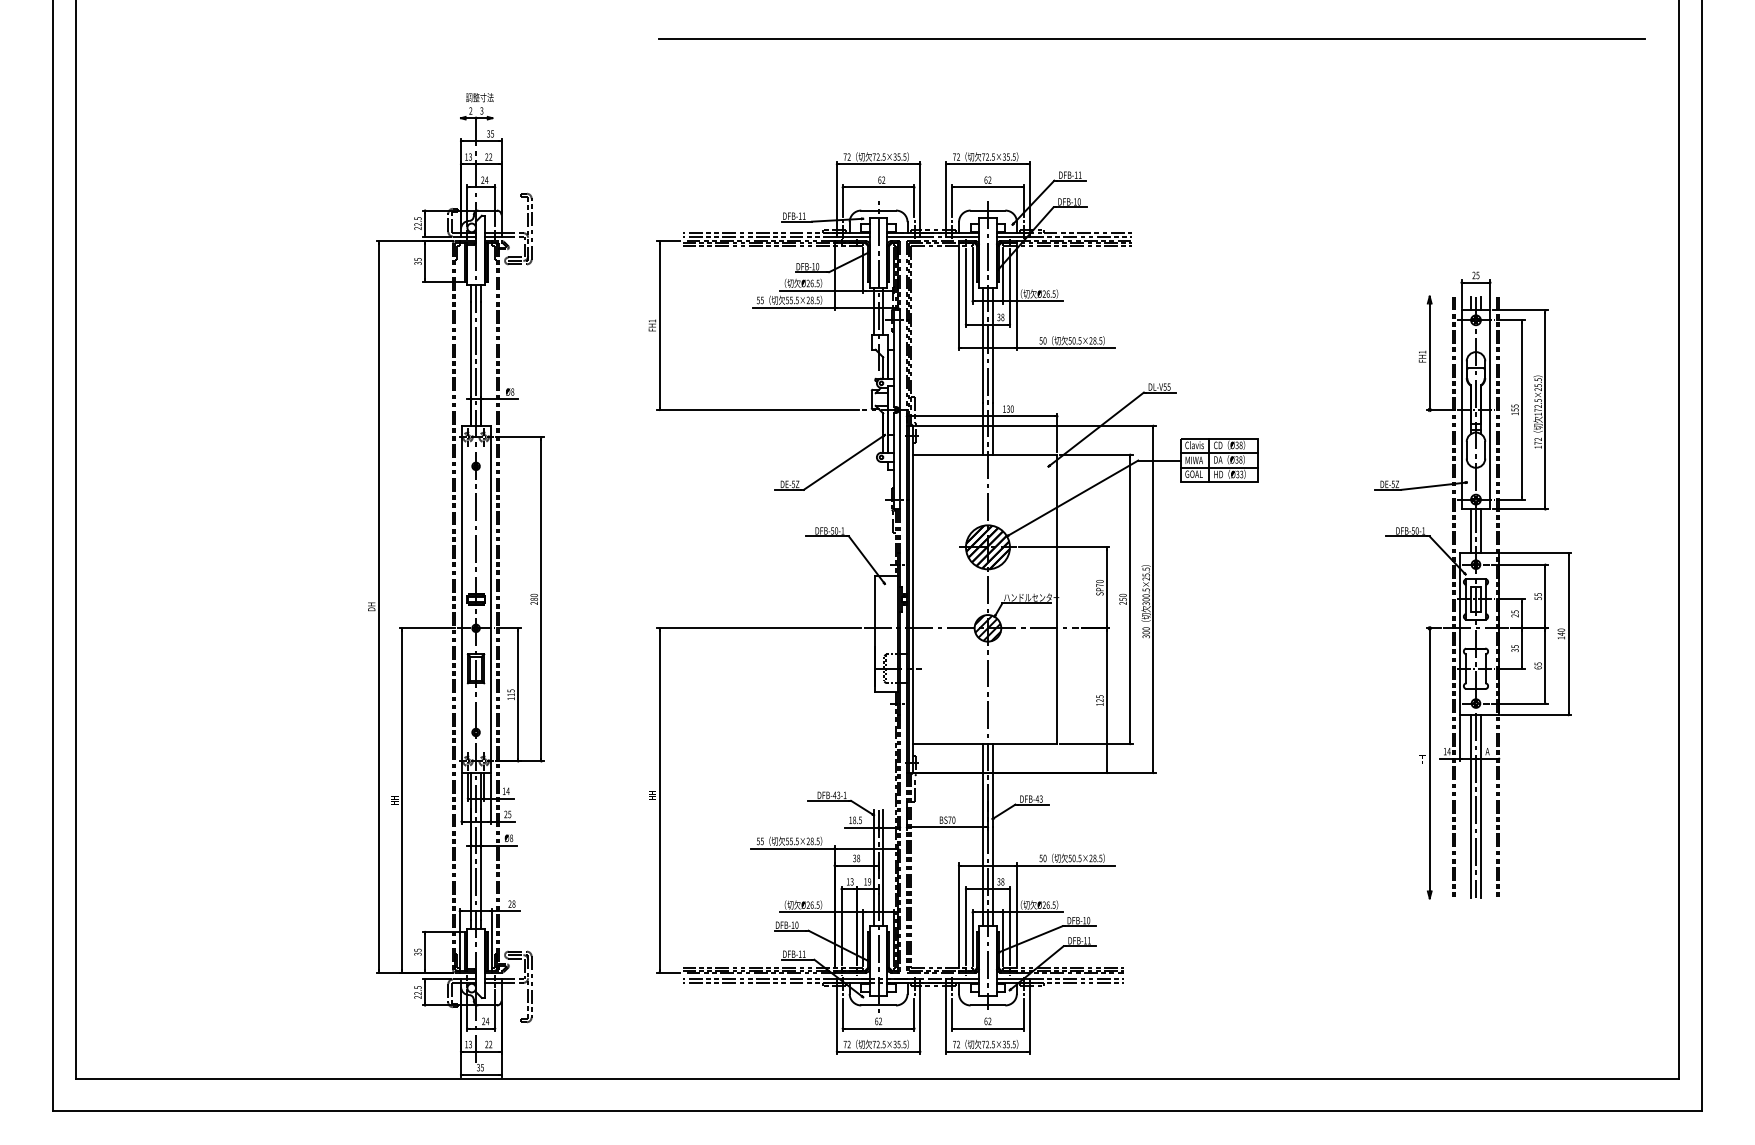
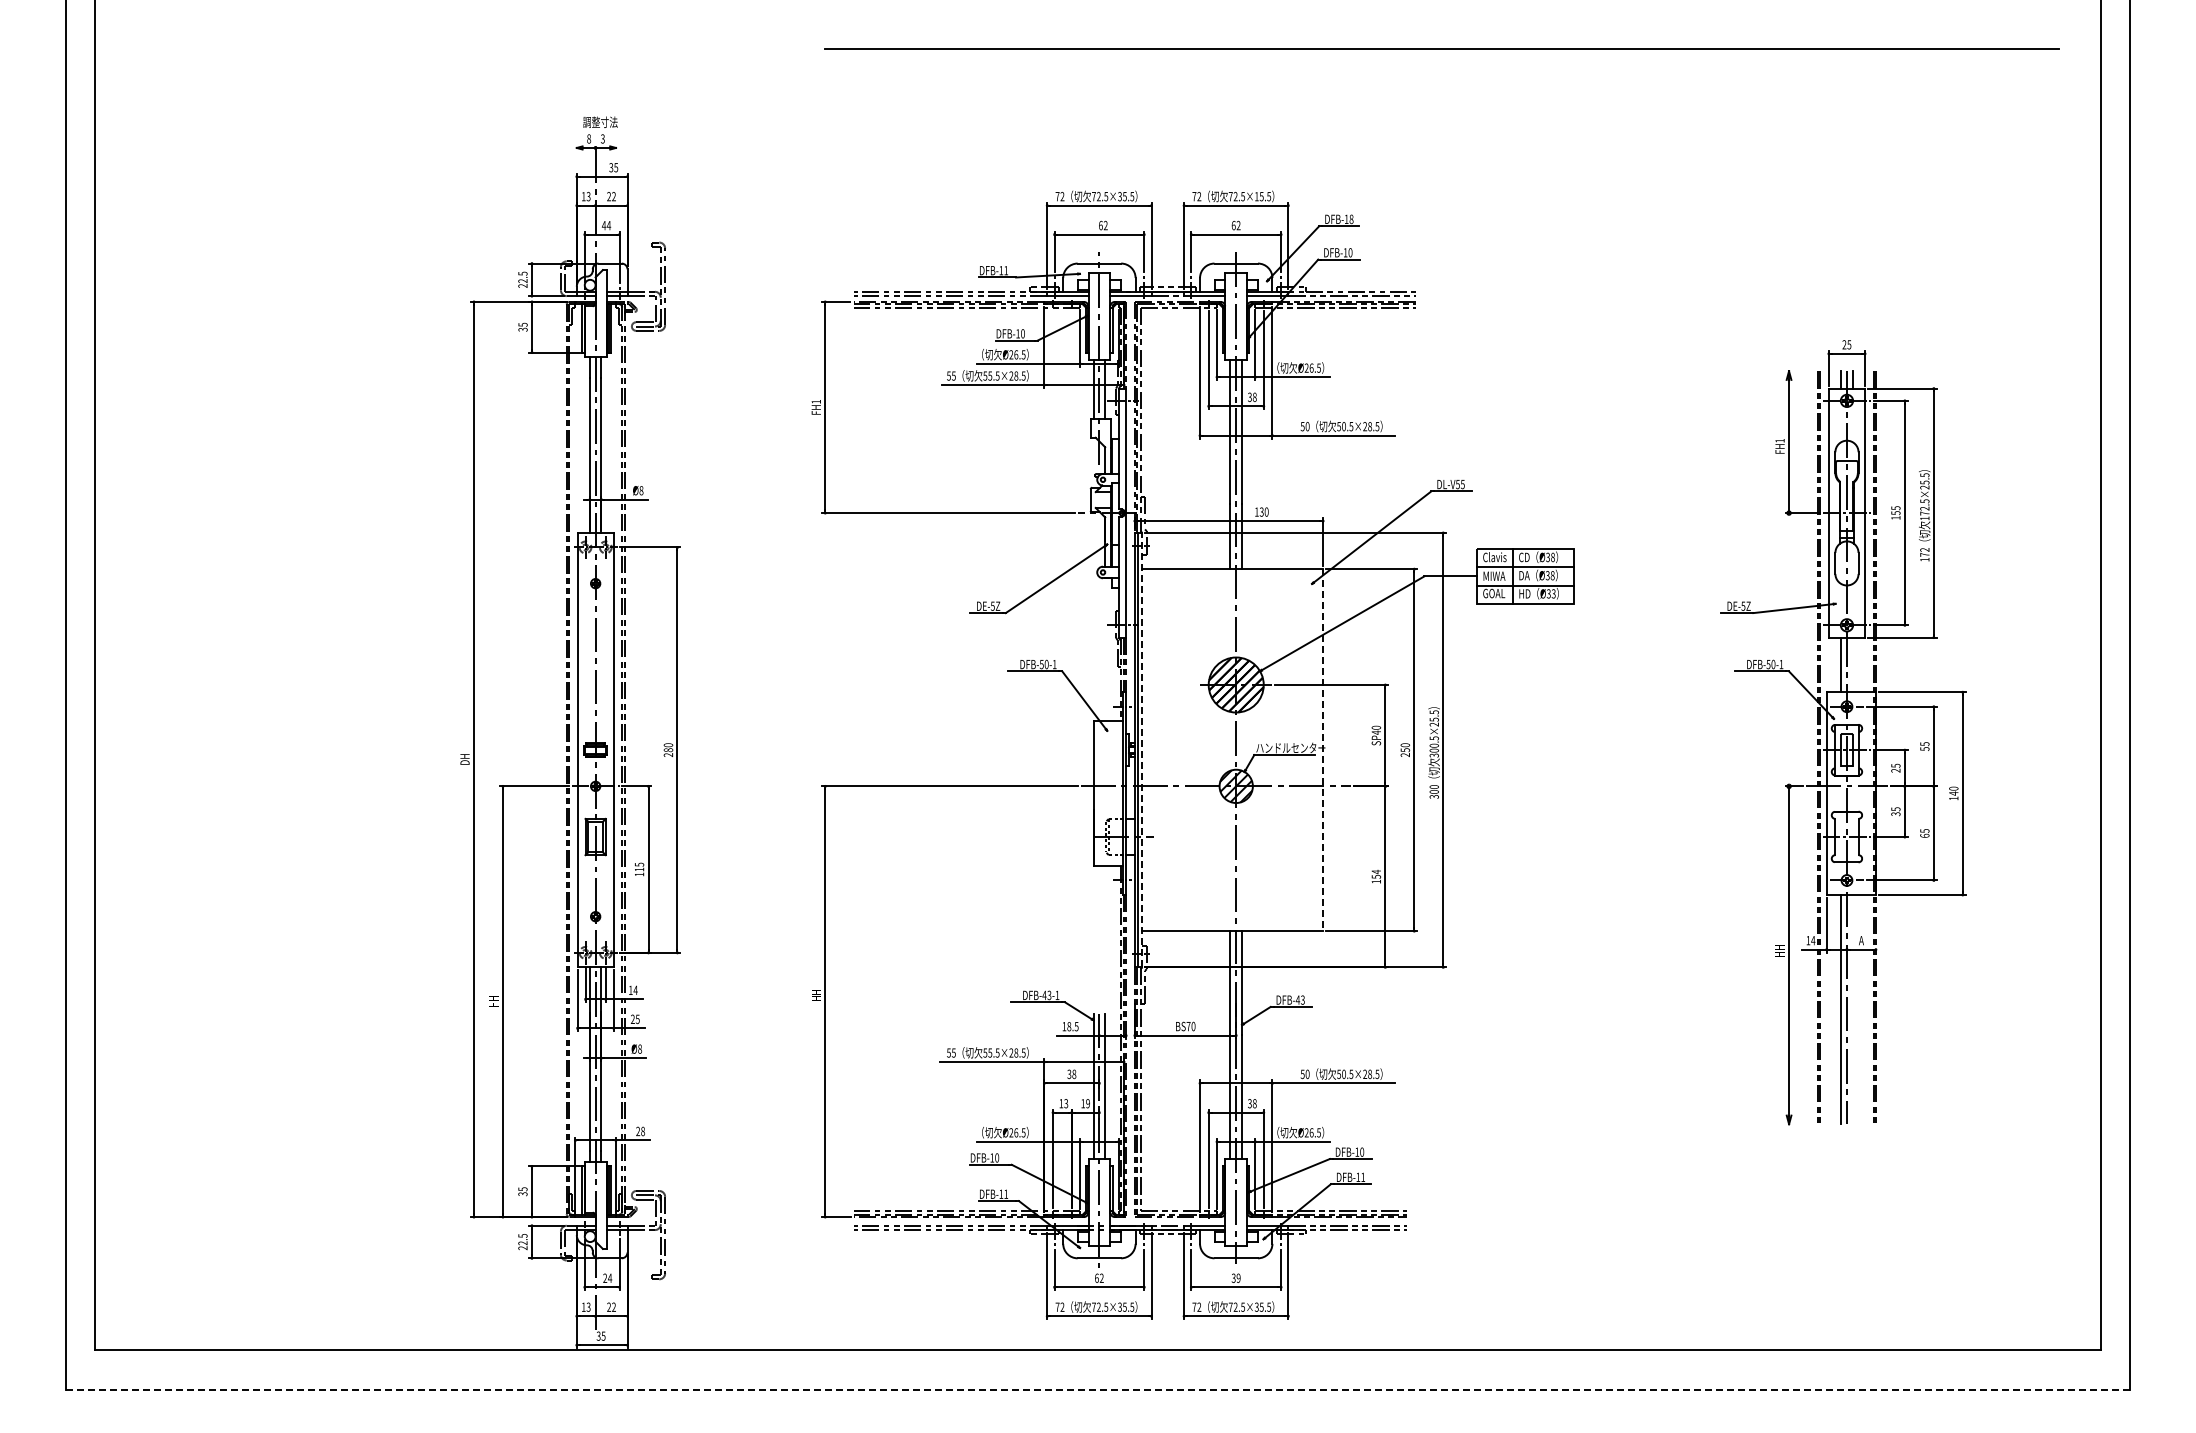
text: (471, 110) -> (589, 138), 2 -> 8
text: (1004, 156) -> (1256, 196), 72.5×35.5 -> 72.5×15.5
text: (1080, 175) -> (1351, 219), DFB-11 -> DFB-18
text: (482, 180) -> (603, 225), 24 -> 44
line: (1480, 530) -> (1852, 664), removed
text: (1099, 585) -> (1375, 732), SP70 -> SP40
line: (913, 598) -> (1142, 749), solid -> dashed
line: (1057, 599) -> (1323, 750), solid -> dashed
text: (1100, 697) -> (1376, 873), 125 -> 154
line: (1480, 806) -> (1852, 1009), removed
text: (987, 1020) -> (1235, 1277), 62 -> 39
line: (877, 1110) -> (1097, 1389), solid -> dashed

